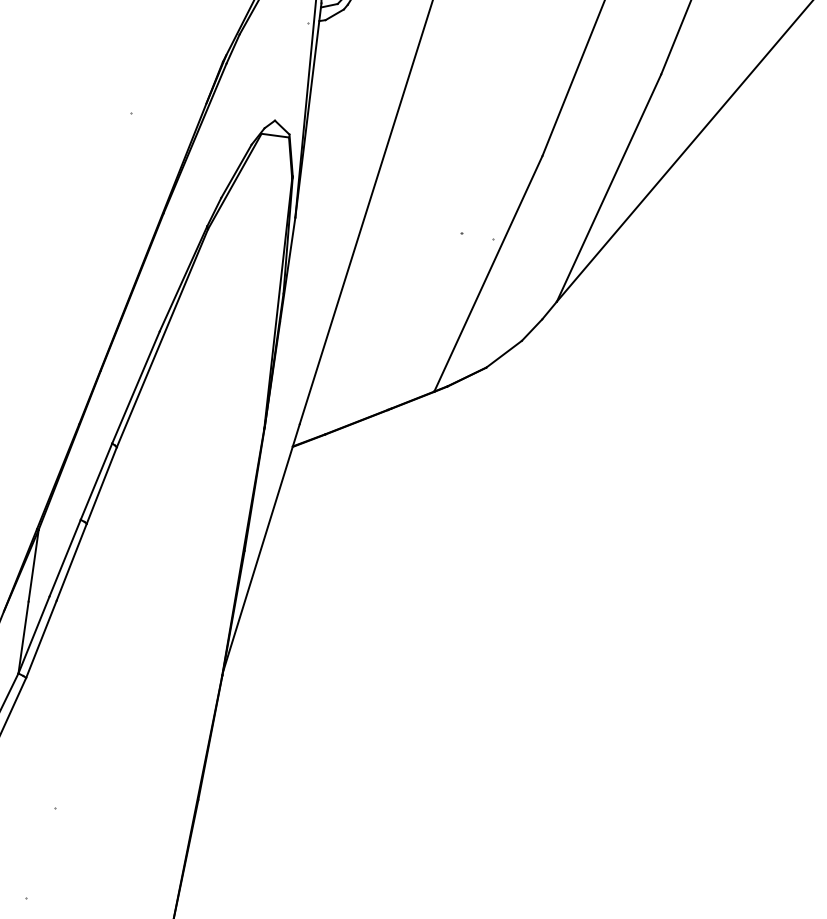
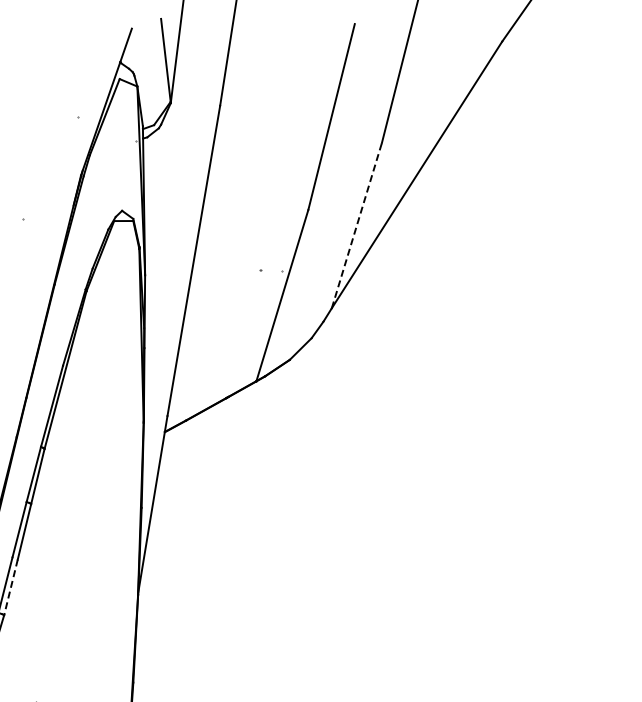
line: (609, 188) -> (357, 225), solid -> dashed
line: (40, 639) -> (10, 587), solid -> dashed

